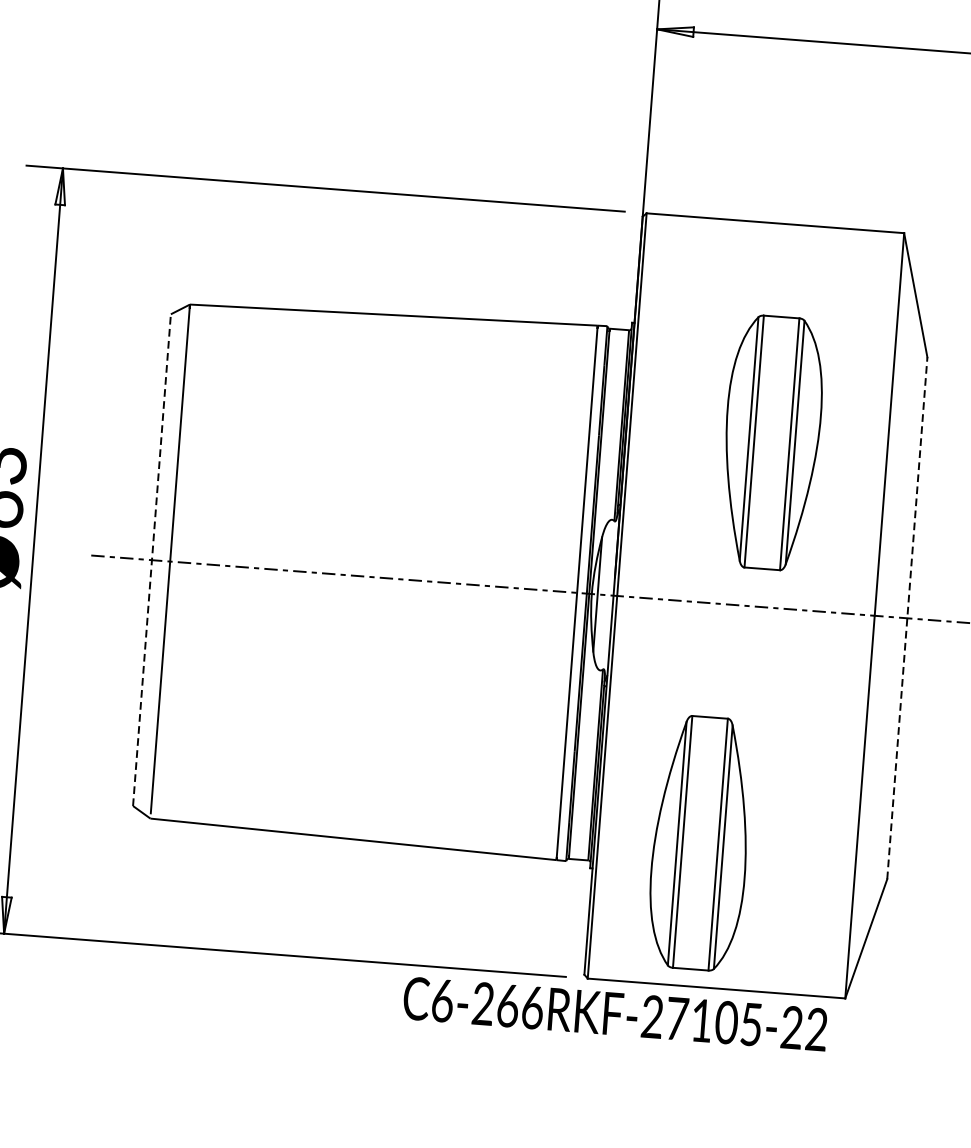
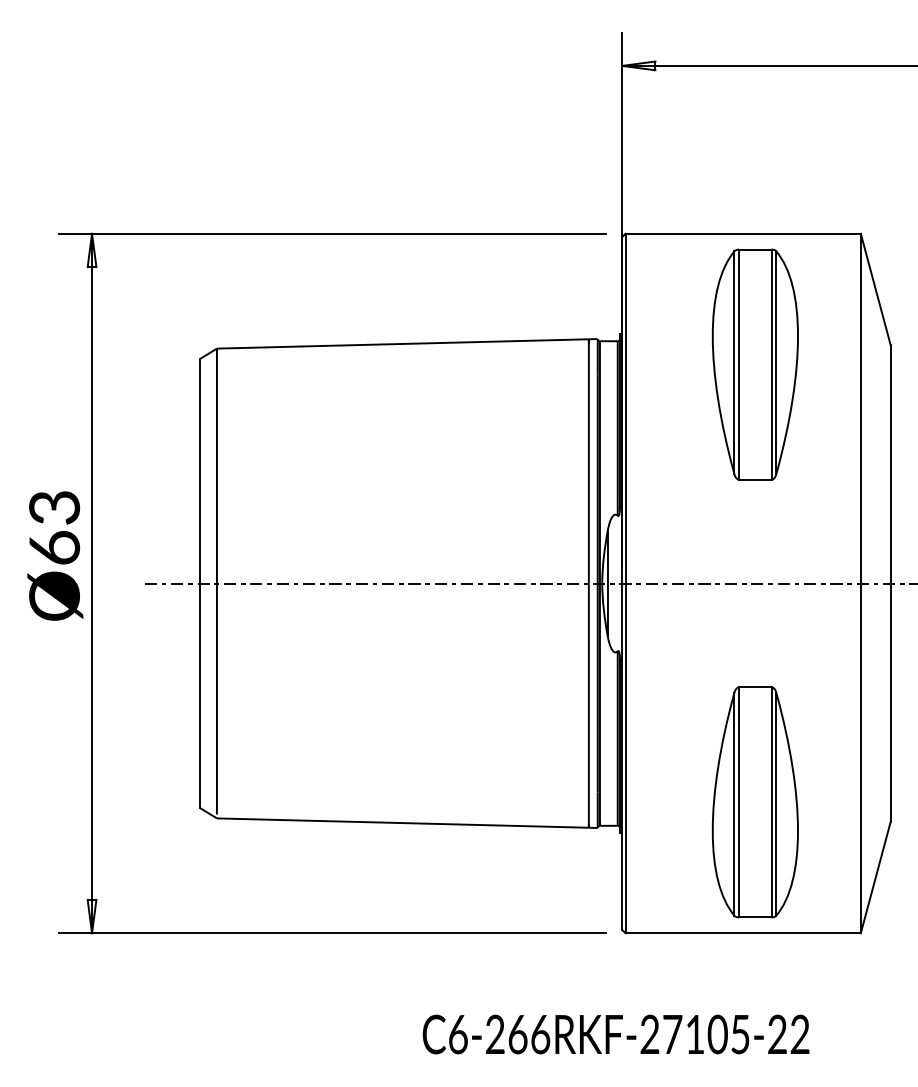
part: (770, 442) -> (754, 364), moved
line: (152, 560) -> (200, 583), dashed -> solid
line: (907, 618) -> (890, 583), dashed -> solid
part: (699, 843) -> (754, 802), moved
text: (614, 1014) -> (615, 1034), moved

